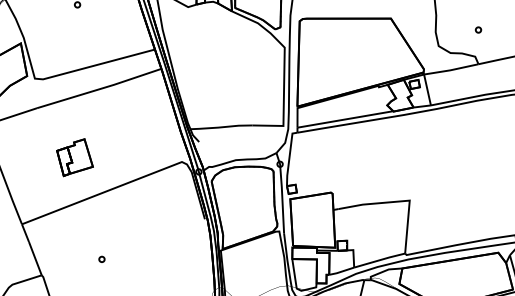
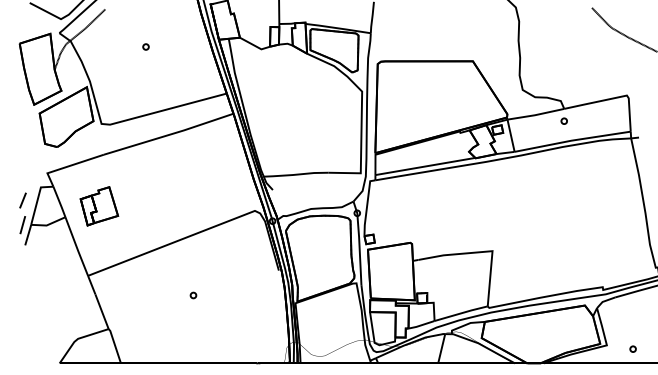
part: (477, 29) -> (563, 120), moved
part: (75, 157) -> (99, 206), moved
part: (101, 259) -> (193, 295), moved

